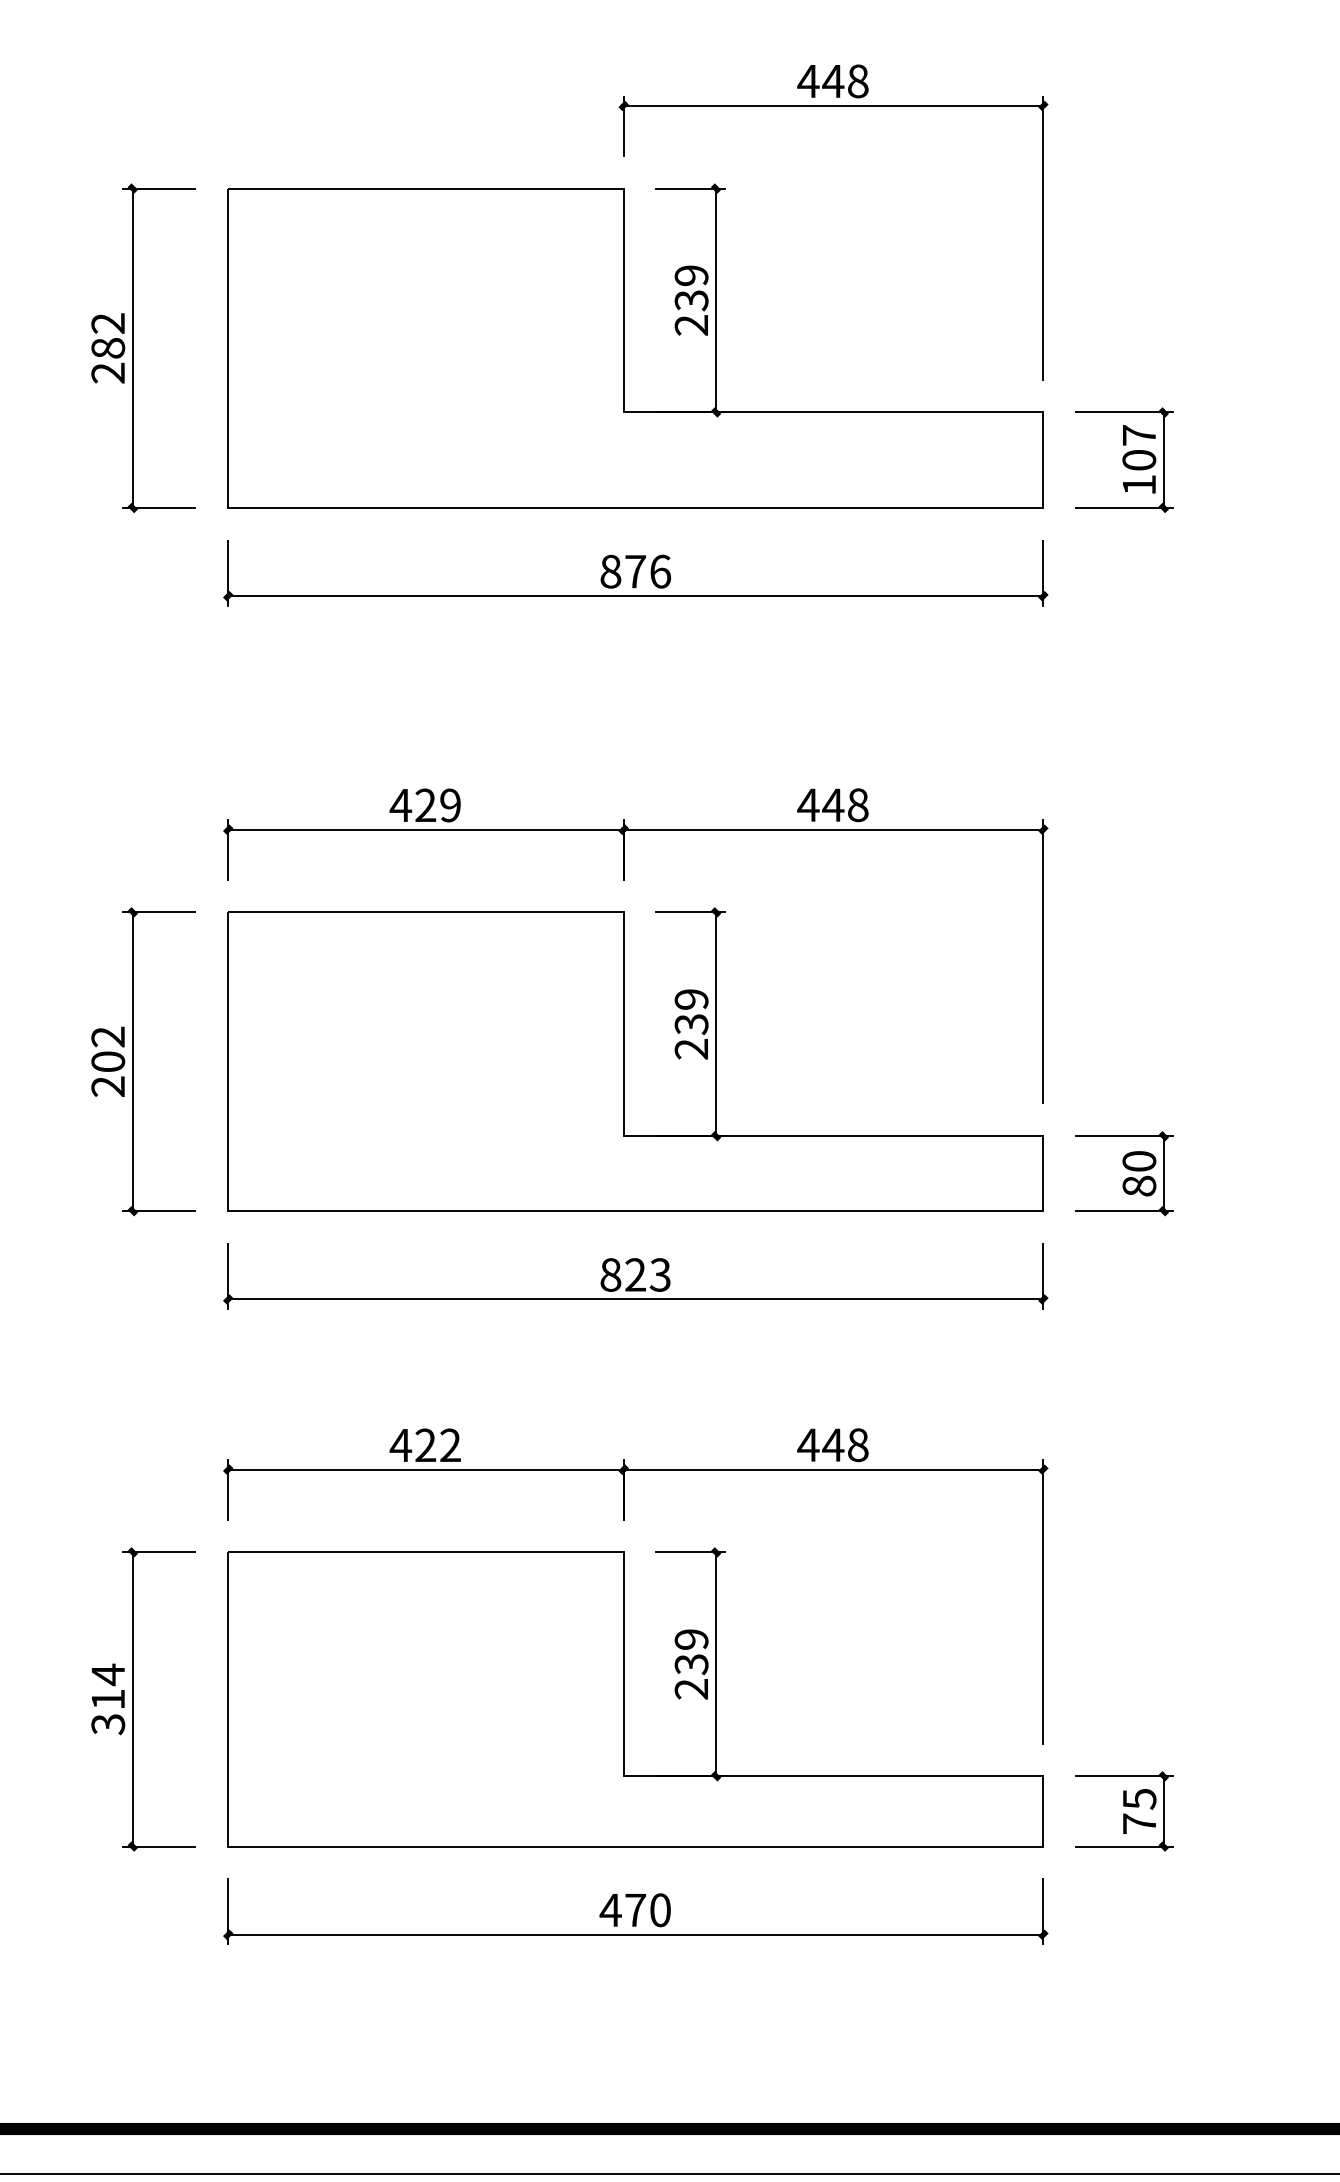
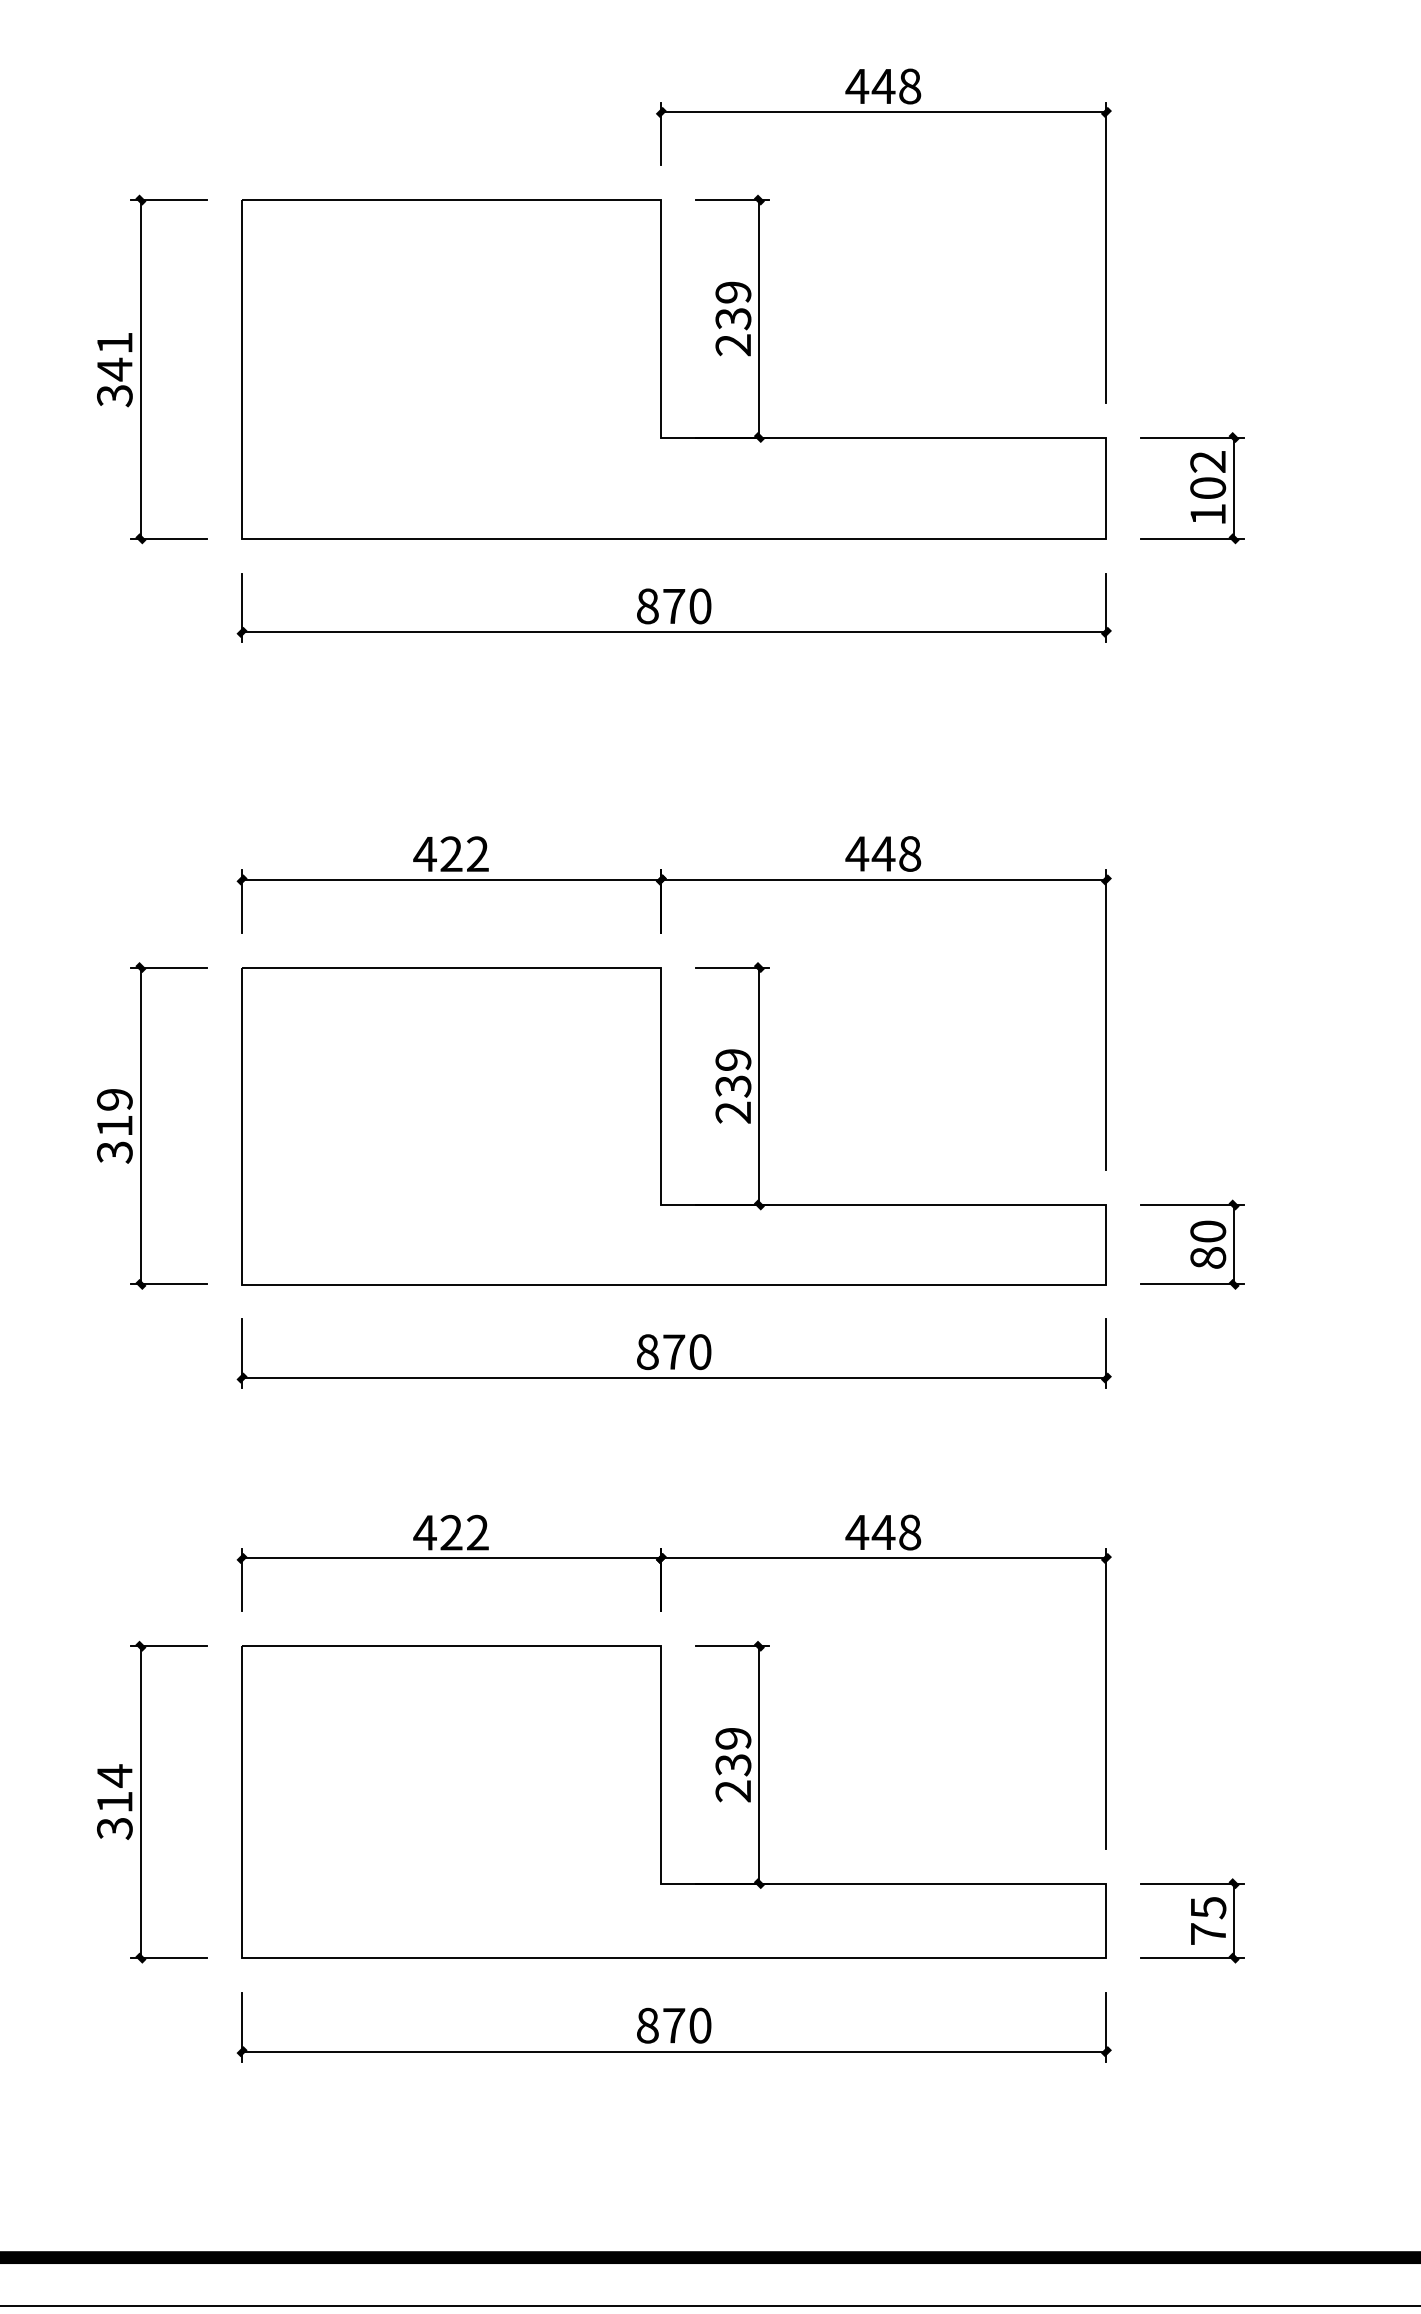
text: (107, 348) -> (114, 369), 282 -> 341
text: (1138, 435) -> (1207, 461), 107 -> 102
text: (660, 571) -> (700, 606), 876 -> 870
text: (450, 805) -> (477, 854), 429 -> 422
text: (107, 1061) -> (114, 1125), 202 -> 319
text: (648, 1274) -> (687, 1351), 823 -> 870
text: (610, 1910) -> (647, 2025), 470 -> 870

